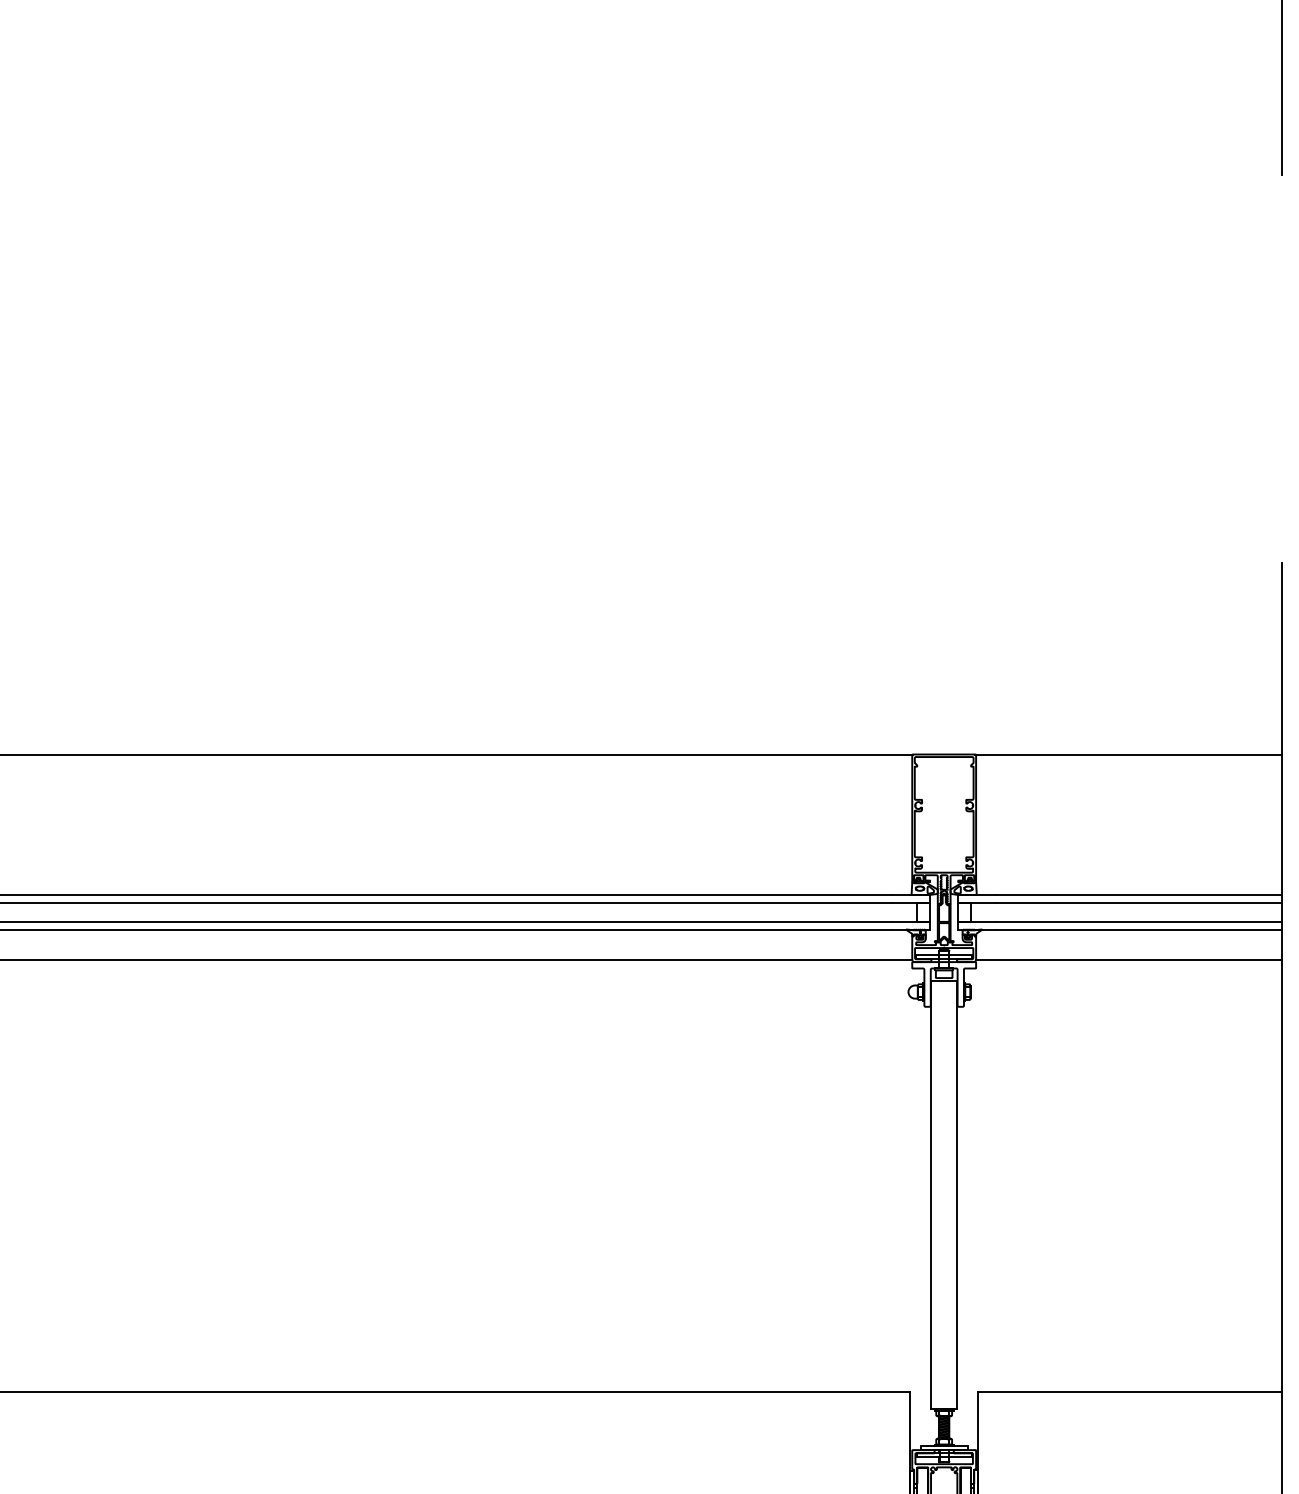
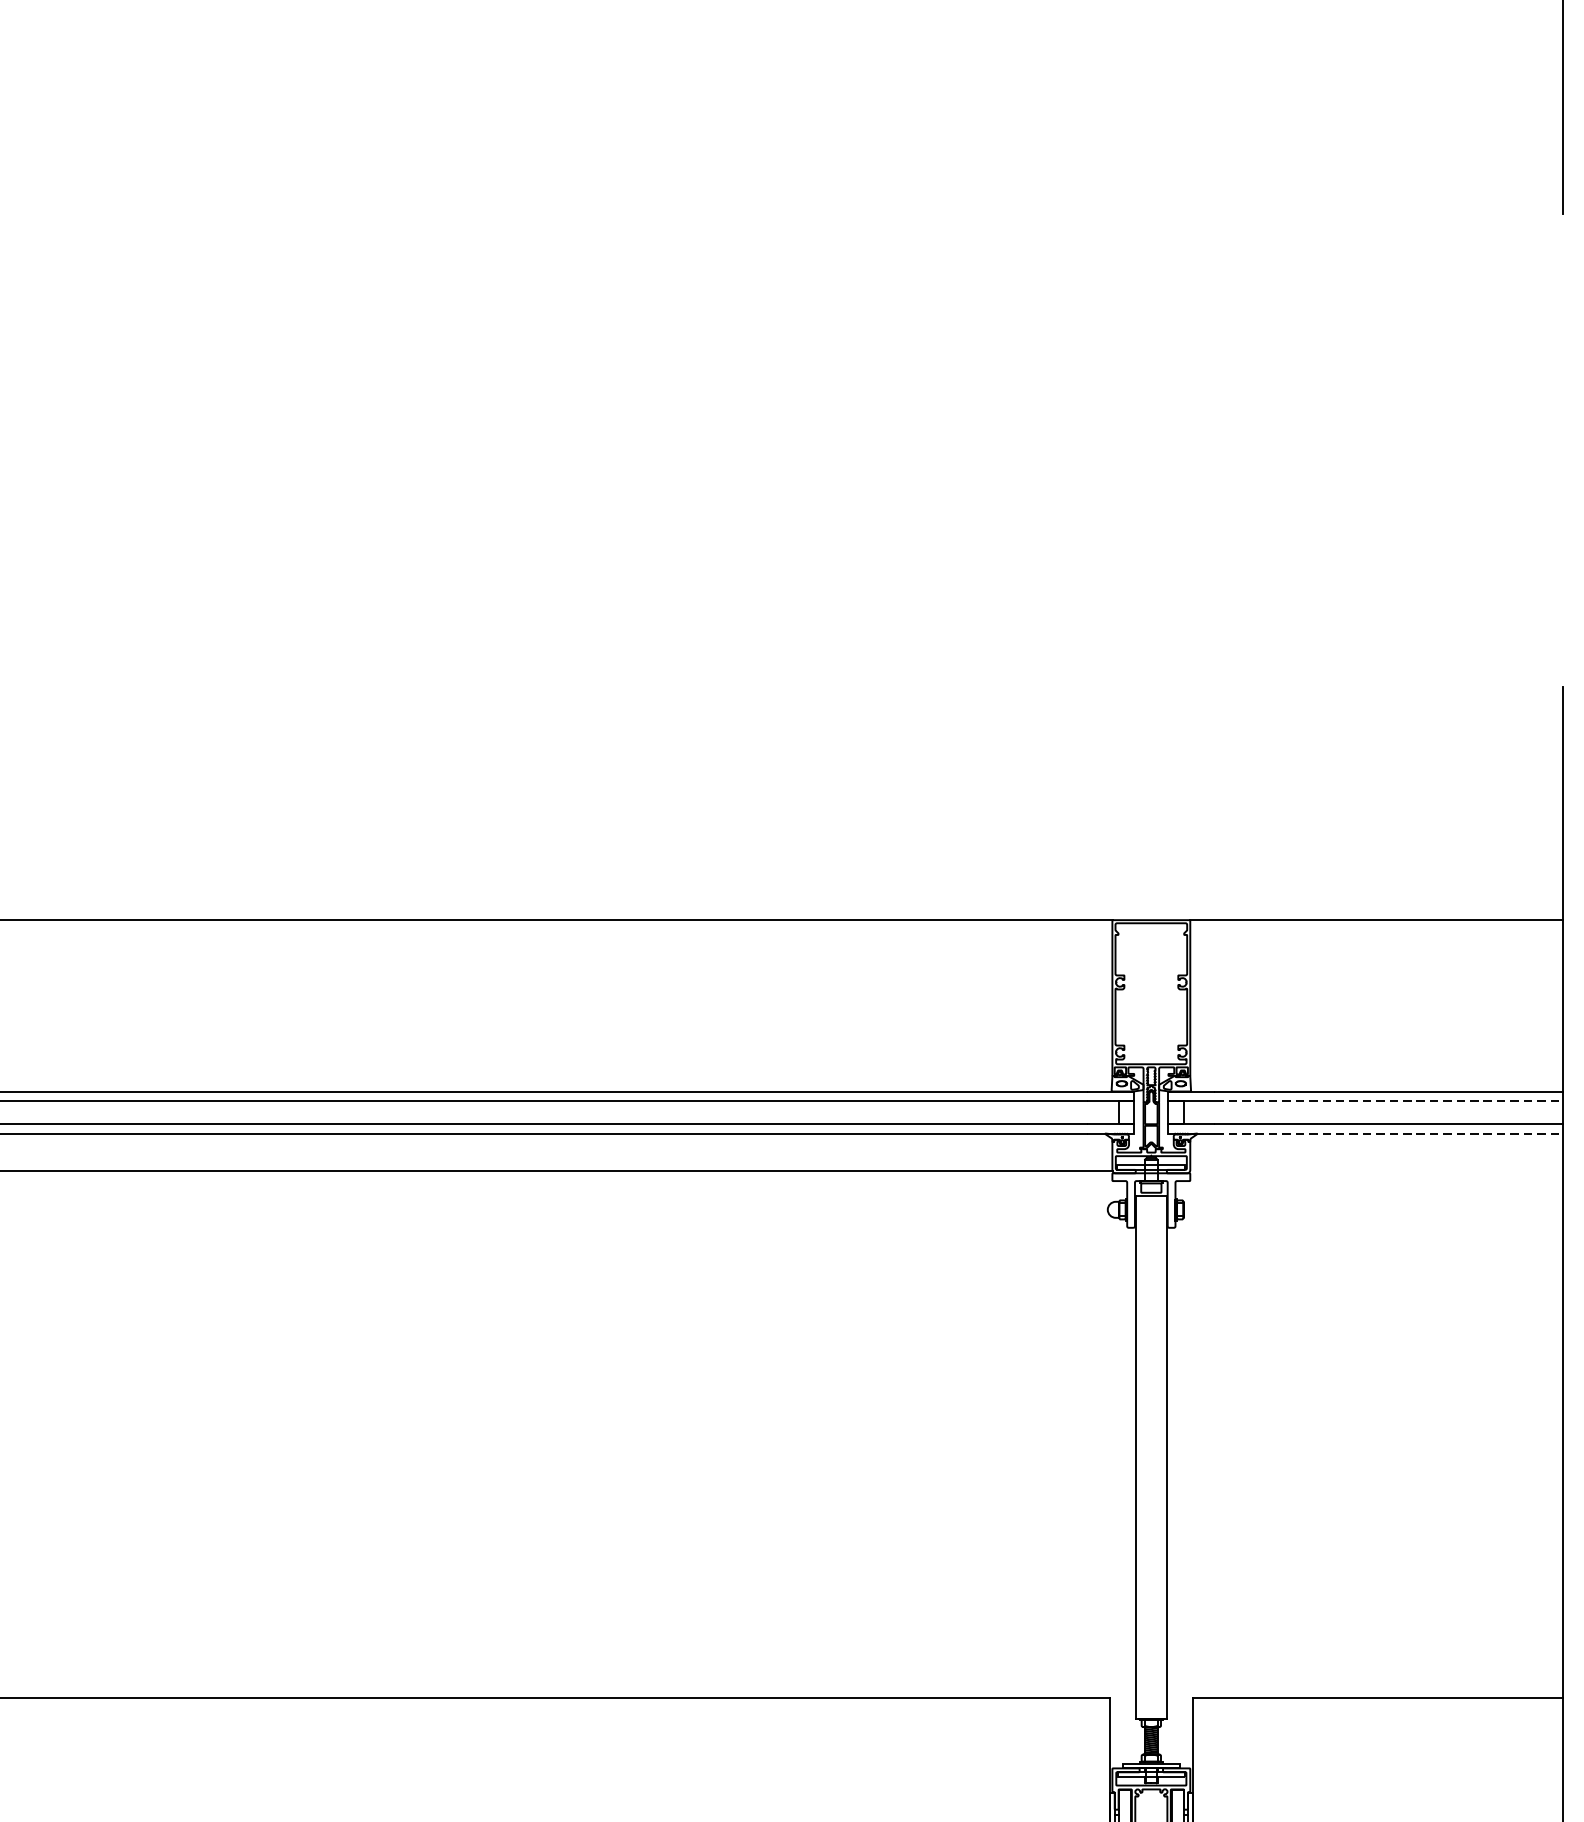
line: (1139, 902) -> (1389, 1100), solid -> dashed
line: (1139, 929) -> (1389, 1133), solid -> dashed
line: (1128, 960) -> (1376, 1171), removed

